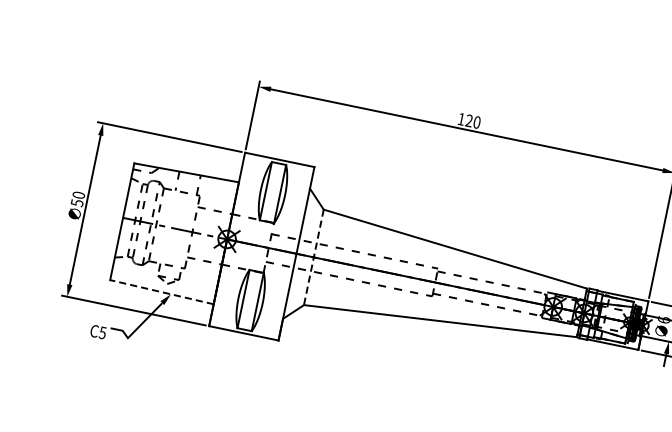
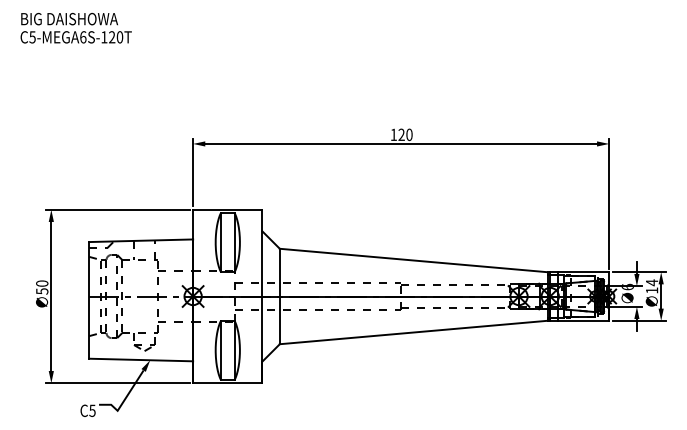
line: (313, 257) -> (279, 296), dashed -> solid
line: (161, 292) -> (140, 360), dashed -> solid

